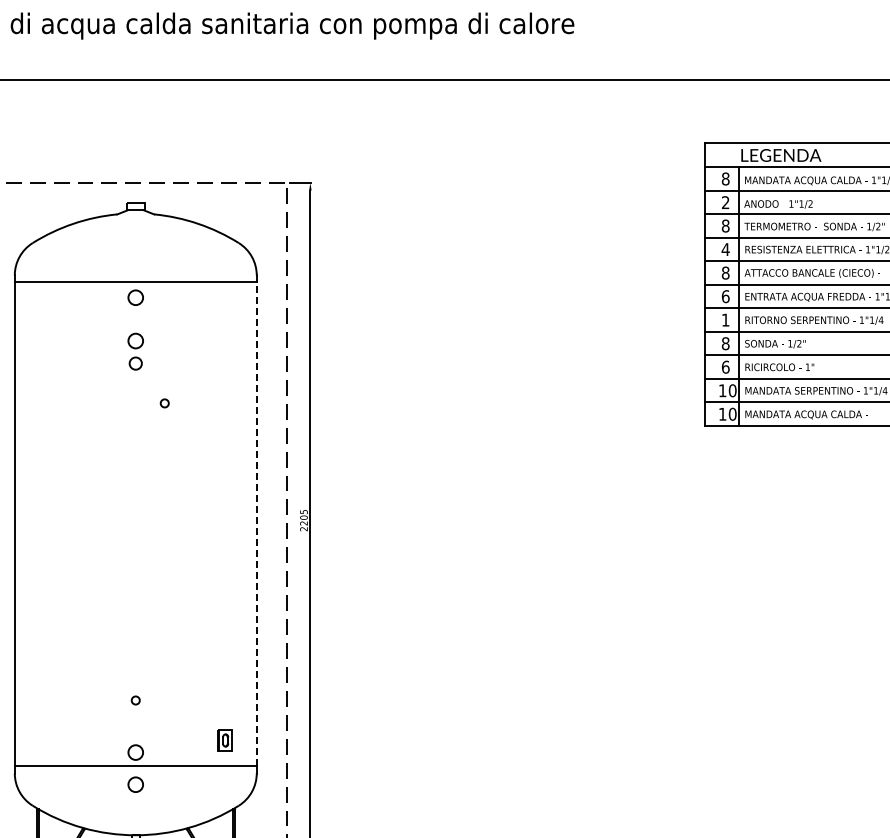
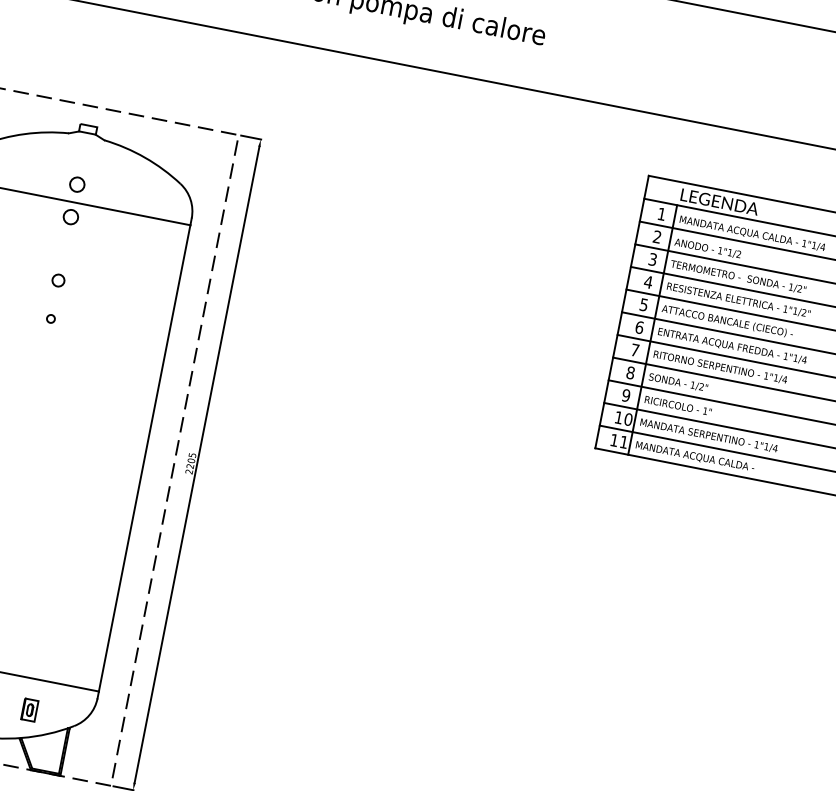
text: (725, 178) -> (661, 213), 8 -> 1
text: (725, 225) -> (652, 258), 8 -> 3
text: (725, 272) -> (643, 304), 8 -> 5
text: (725, 319) -> (635, 349), 1 -> 7
circle: (135, 340) -> (77, 184), moved
text: (725, 366) -> (626, 394), 6 -> 9
circle: (164, 403) -> (50, 318), moved
text: (732, 413) -> (624, 441), 10 -> 11
line: (256, 524) -> (144, 458), dashed -> solid
part: (224, 740) -> (28, 709), moved

